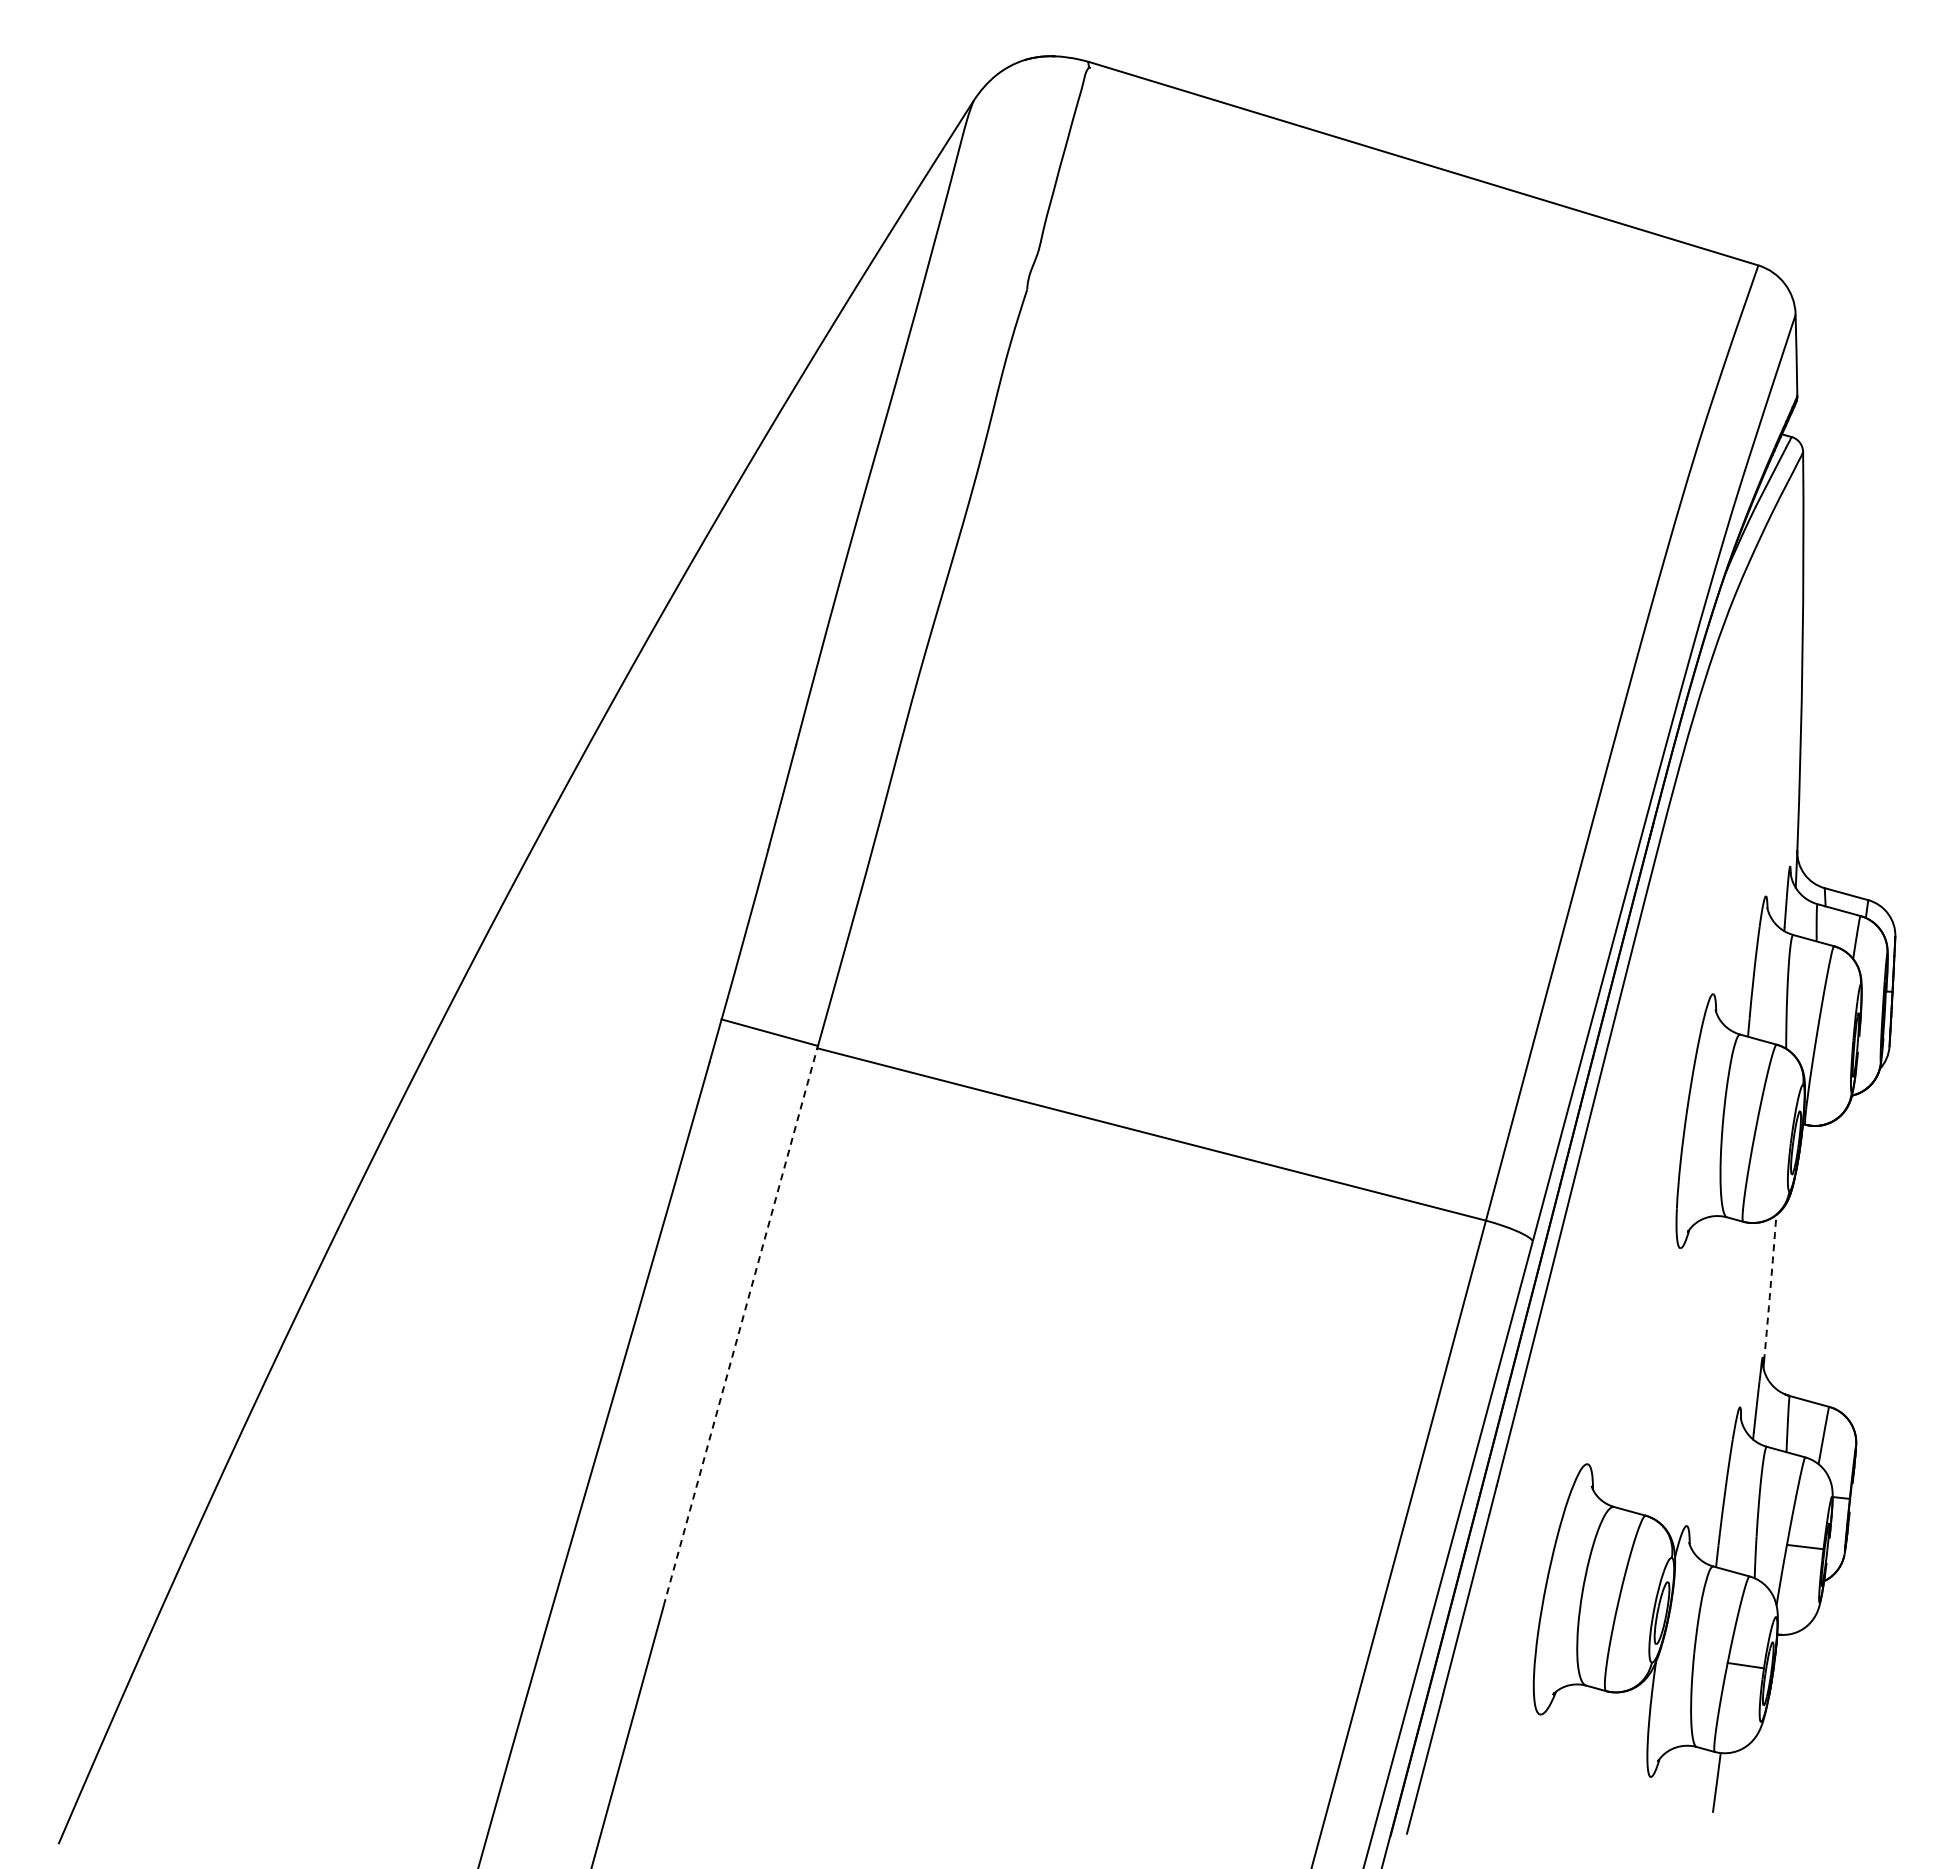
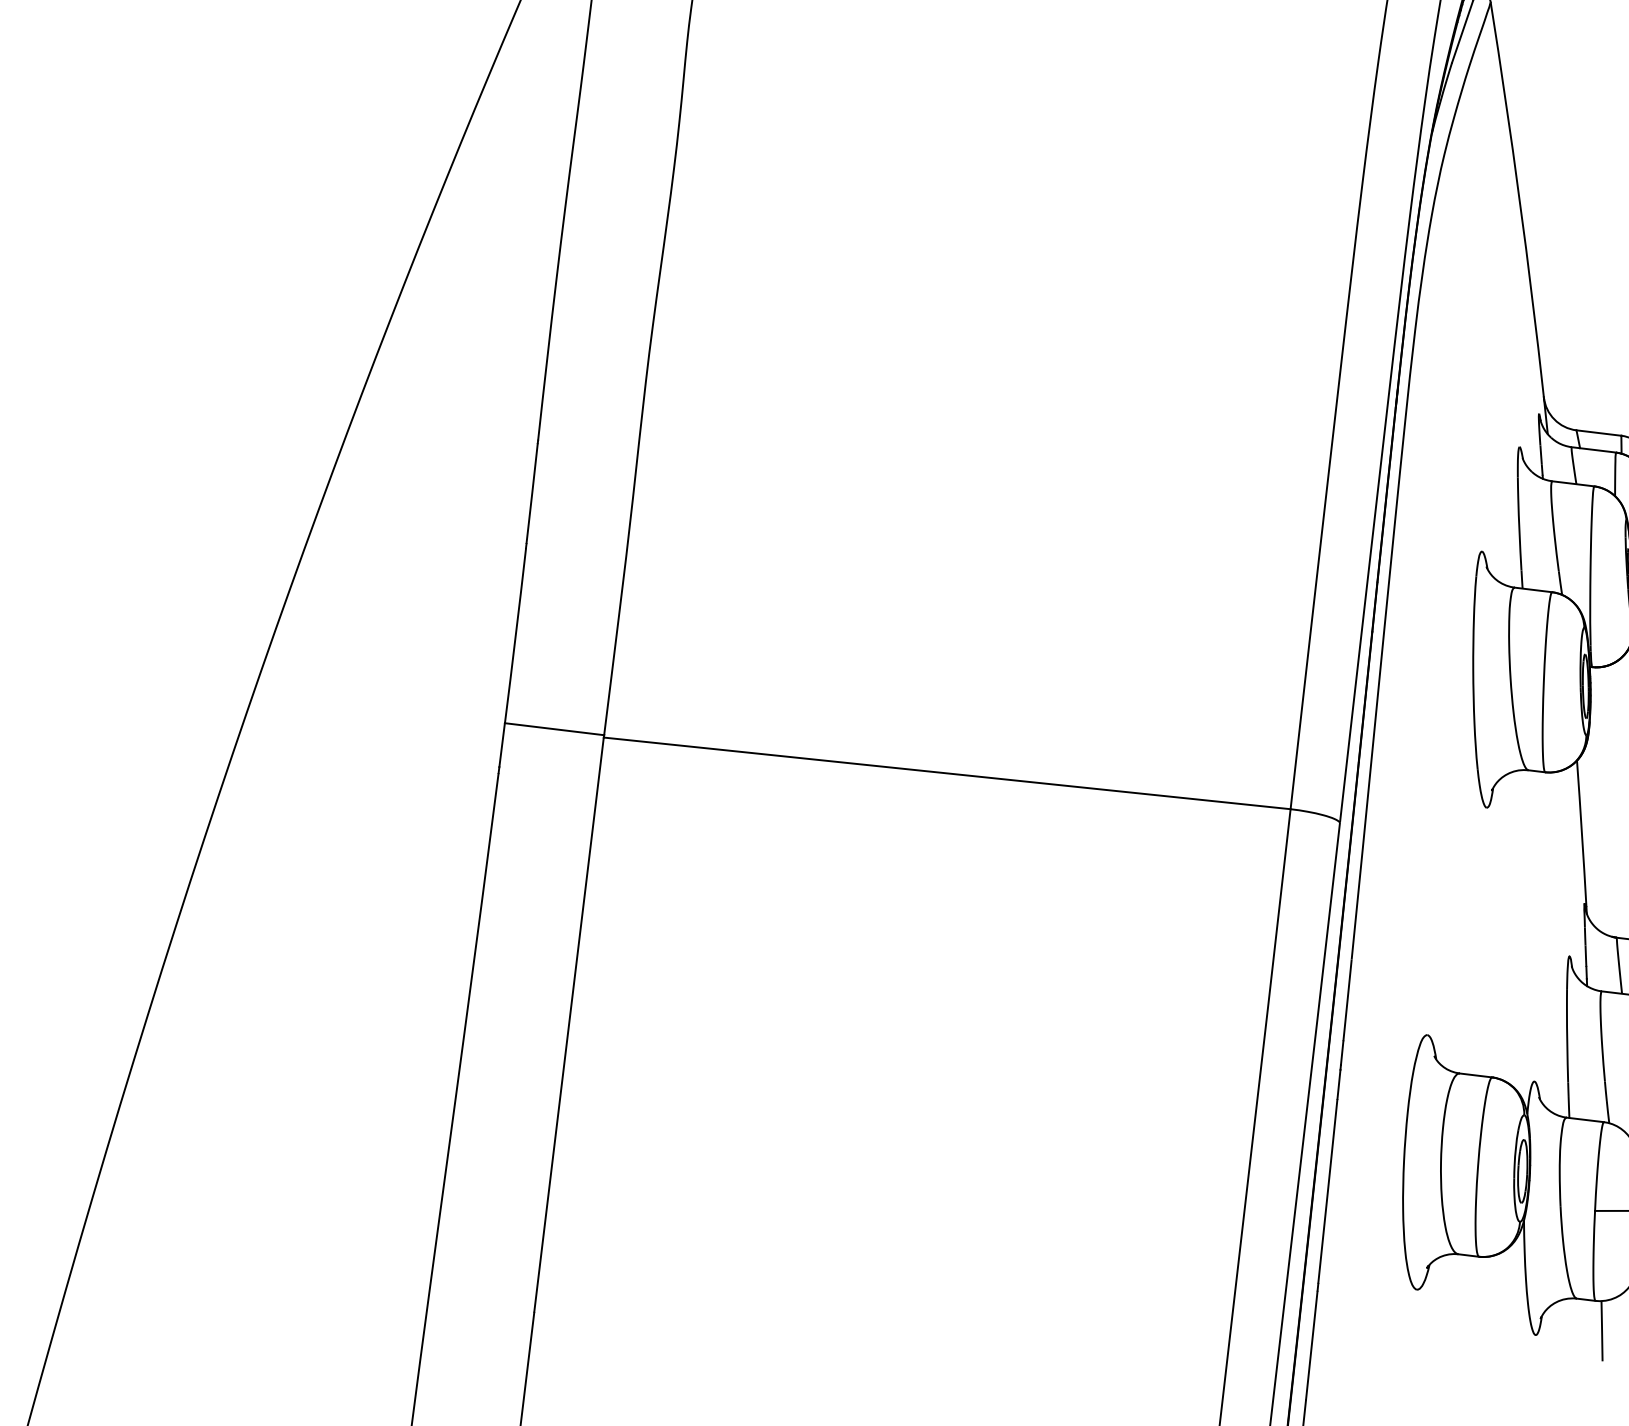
arc: (1770, 1288) -> (1582, 834), dashed -> solid
line: (740, 1326) -> (568, 1024), dashed -> solid

